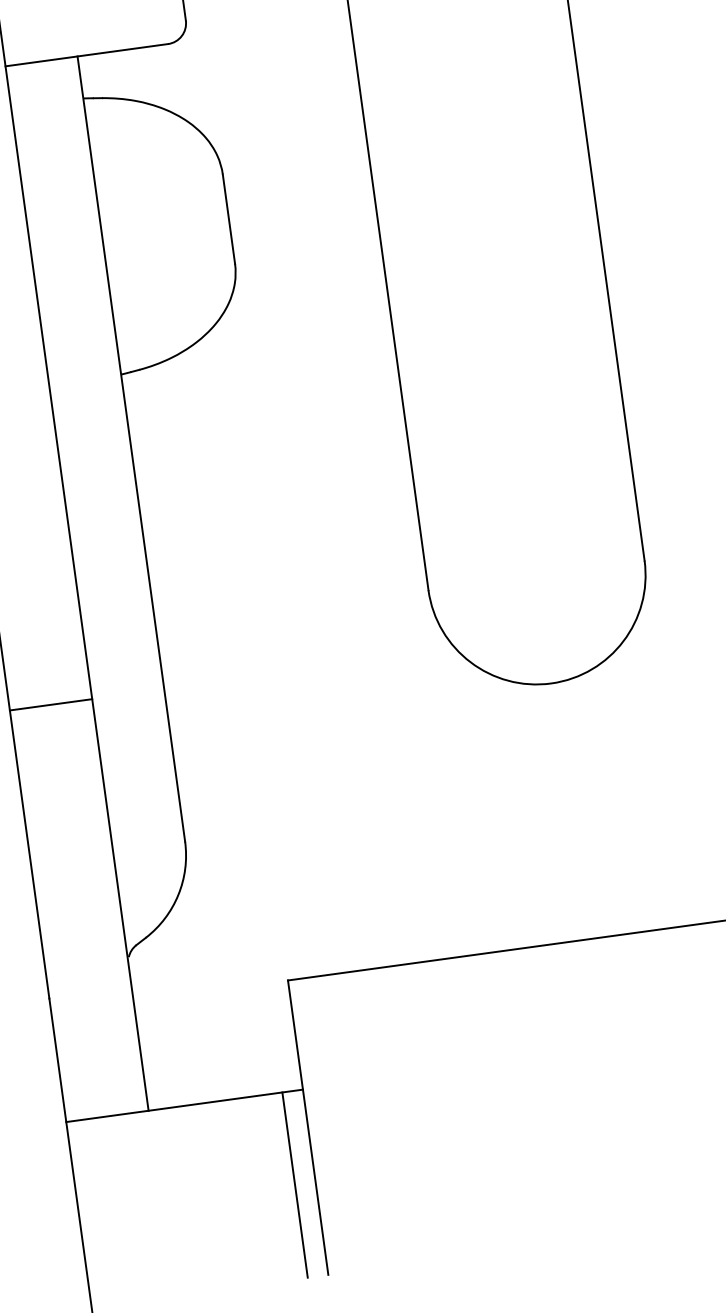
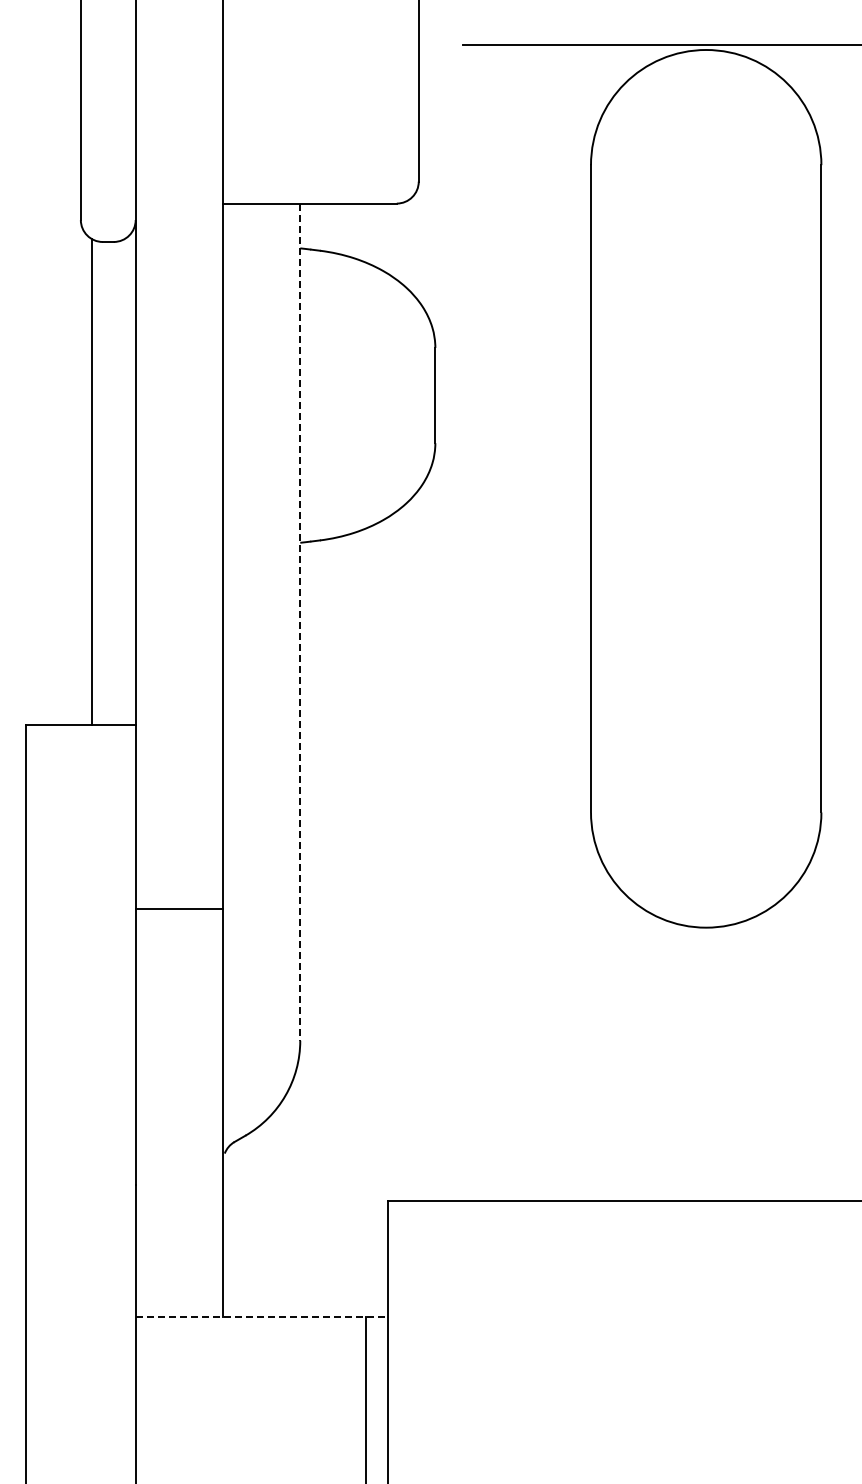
line: (131, 449) -> (300, 622), solid -> dashed
line: (51, 705) -> (179, 909), moved
line: (185, 1106) -> (262, 1317), solid -> dashed

